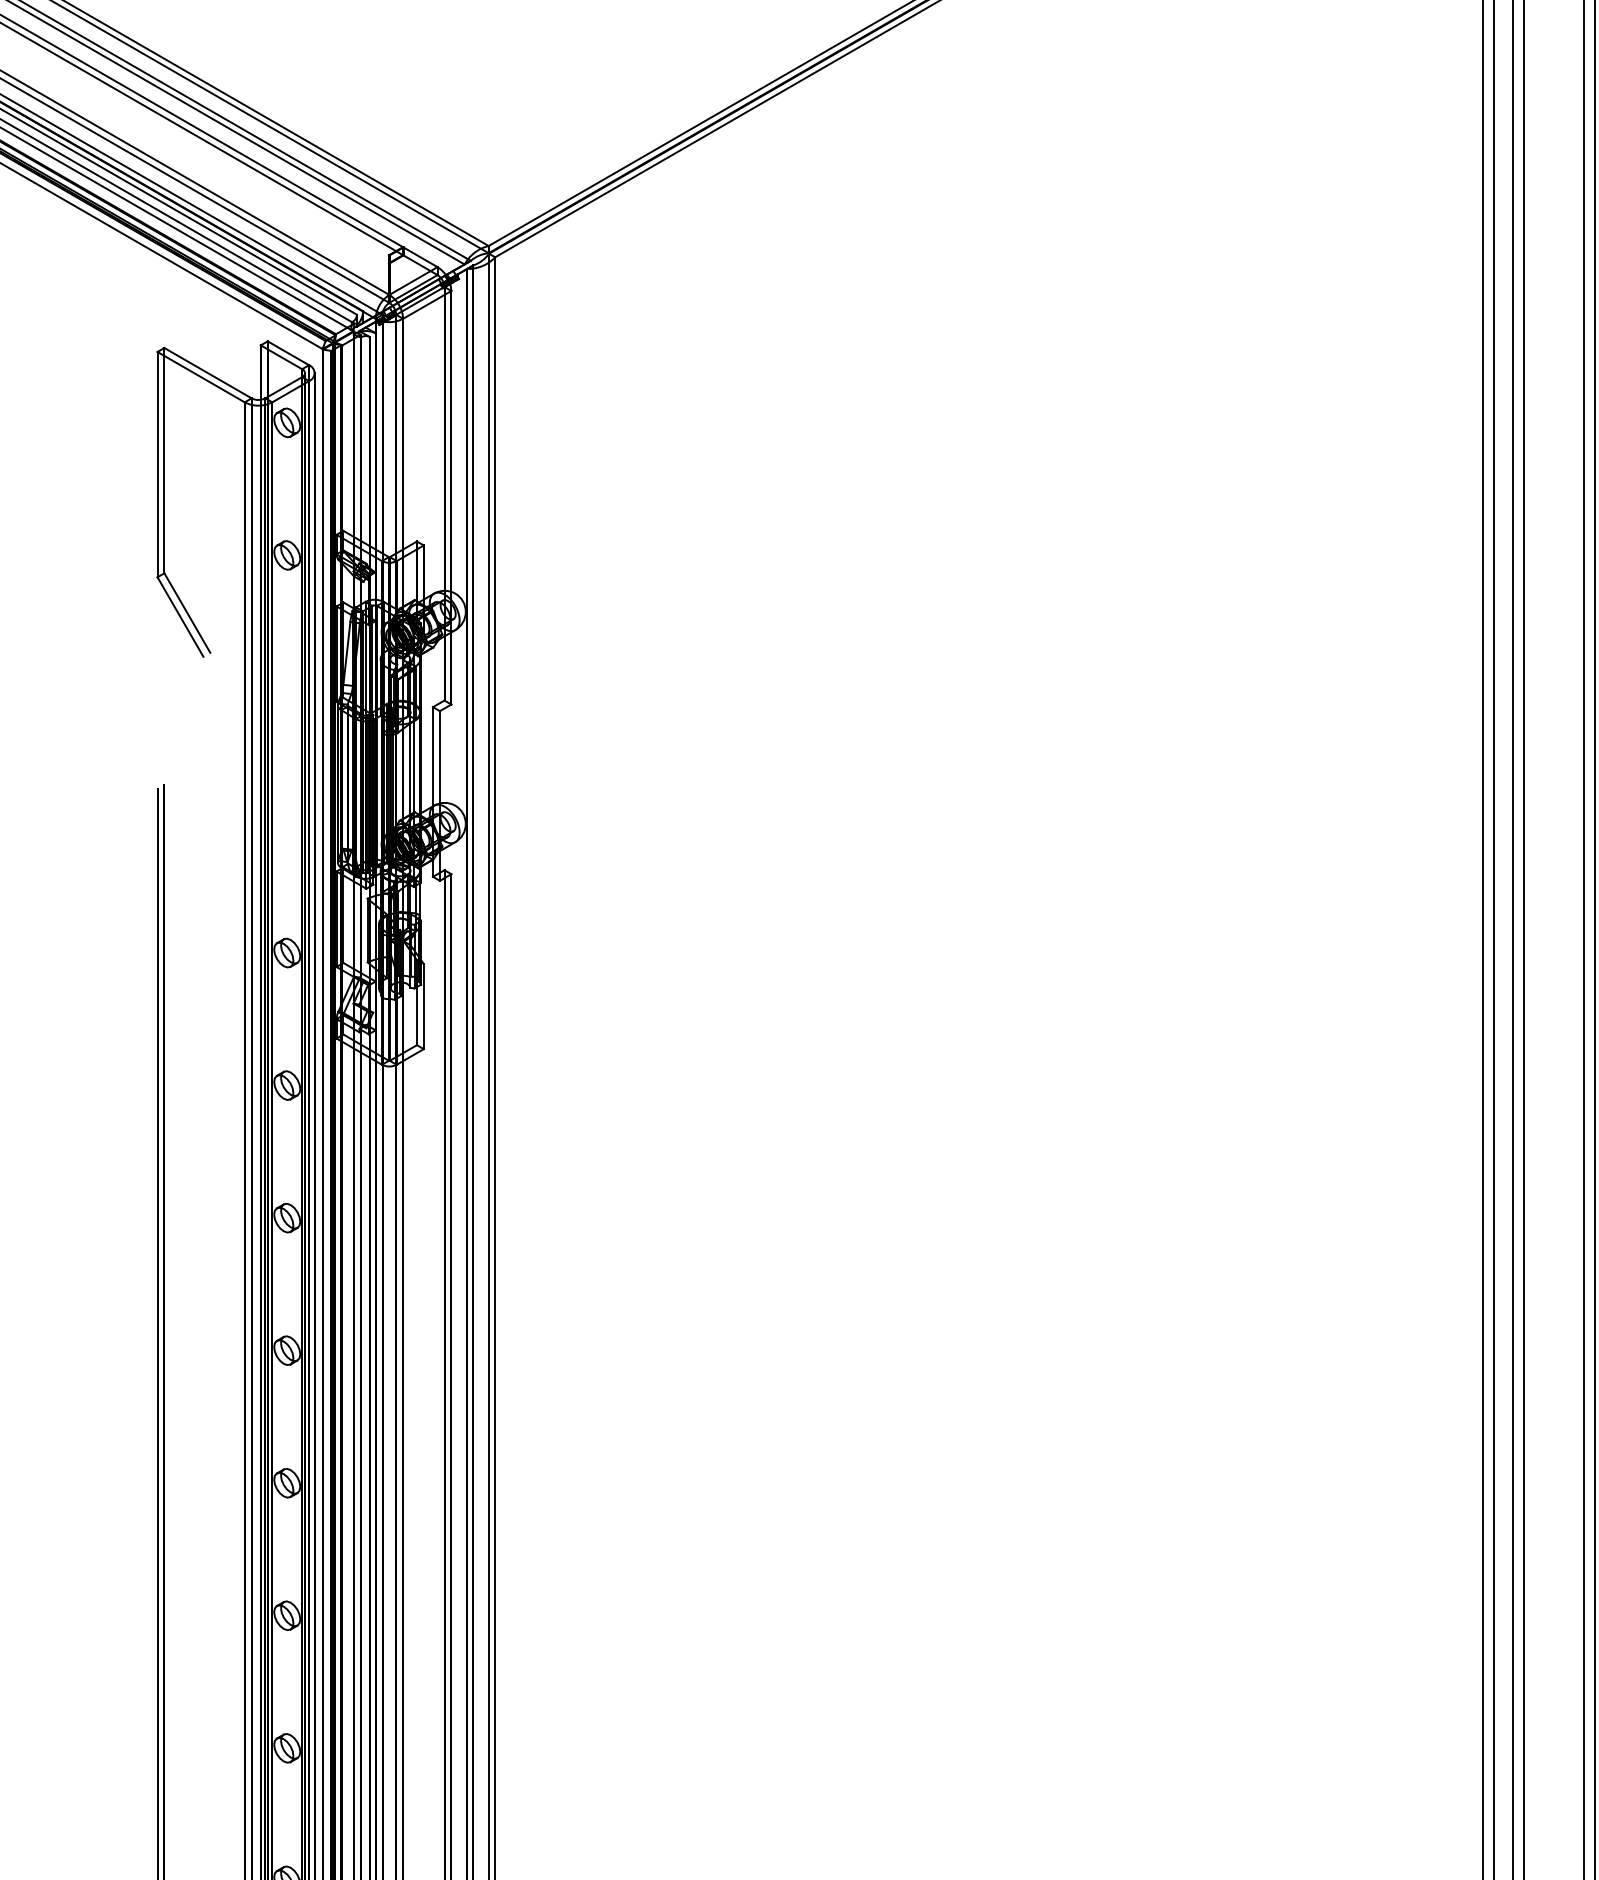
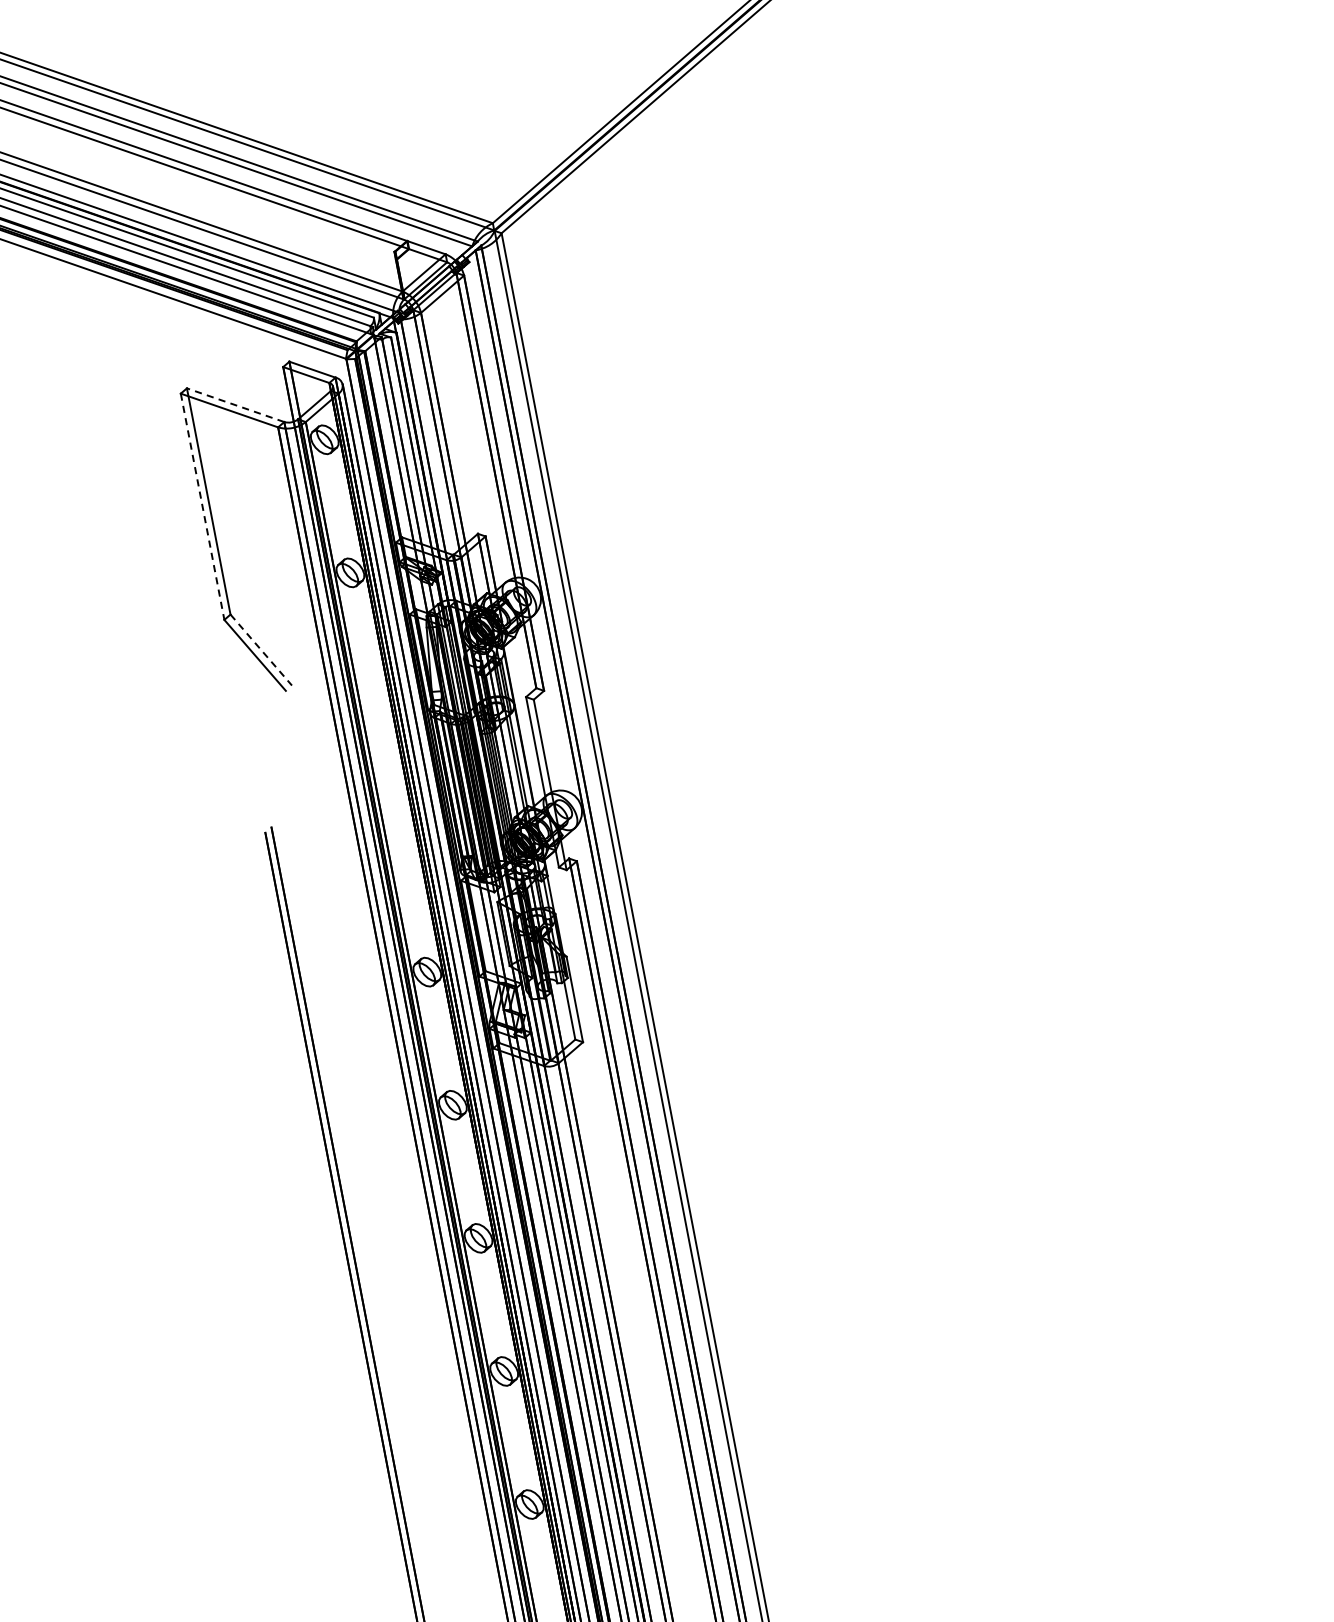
line: (207, 372) -> (234, 404), solid -> dashed
line: (157, 464) -> (202, 506), solid -> dashed
line: (187, 613) -> (261, 650), solid -> dashed

